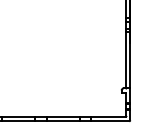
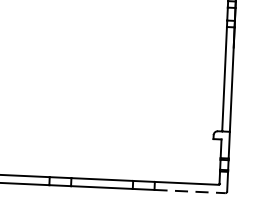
line: (110, 121) -> (190, 191), solid -> dashed

